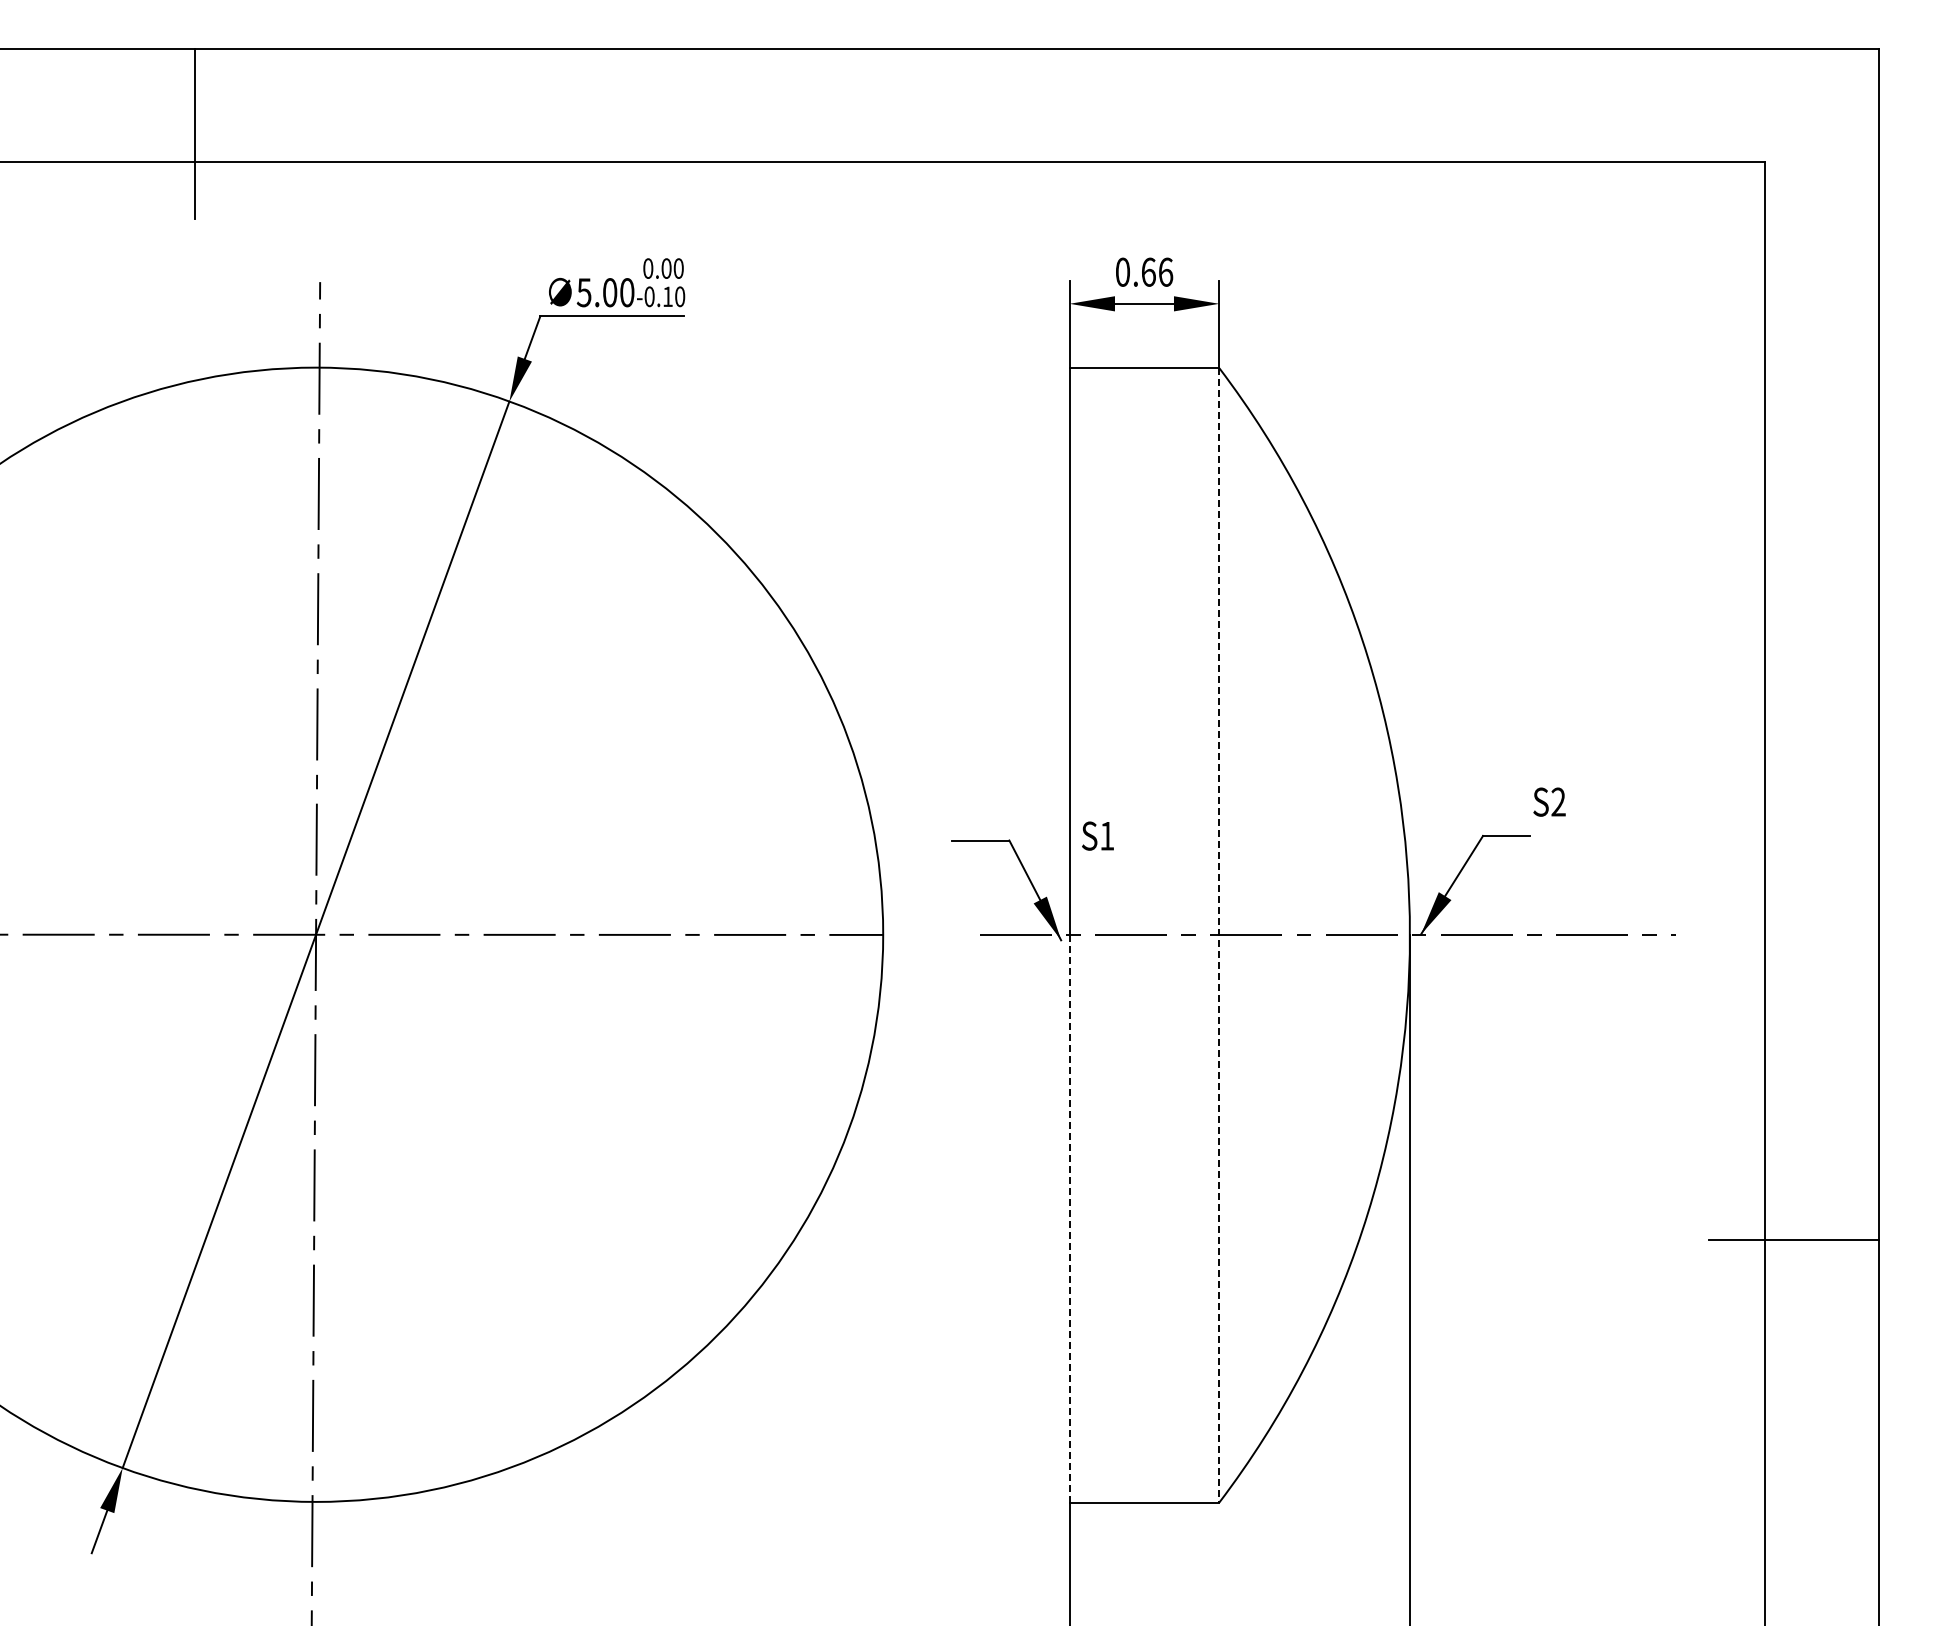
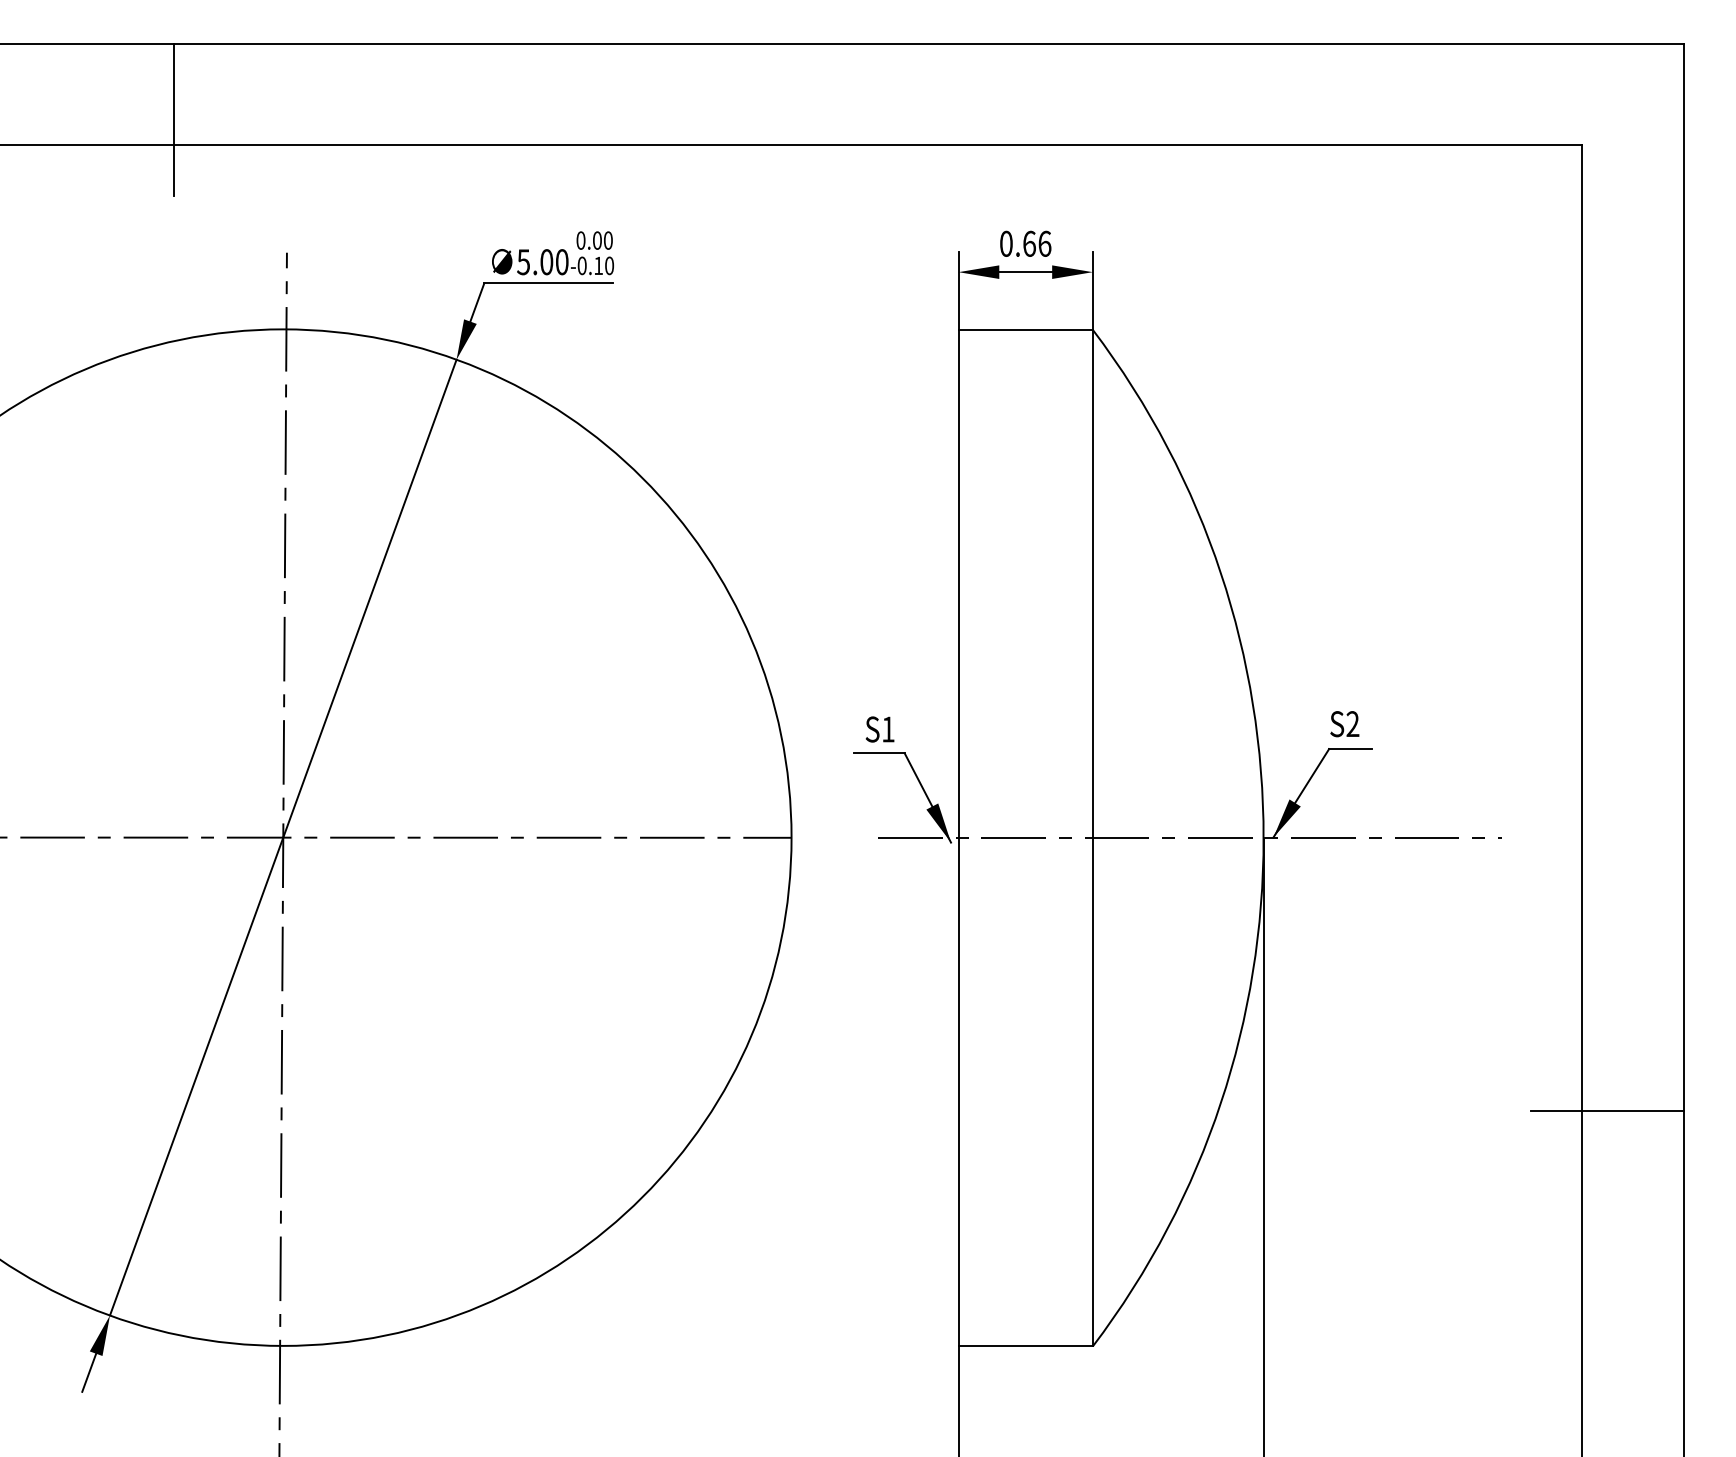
text: (1549, 801) -> (1344, 723), moved
text: (1097, 835) -> (879, 728), moved
line: (1219, 935) -> (1092, 838), dashed -> solid
line: (1069, 1218) -> (958, 1091), dashed -> solid

